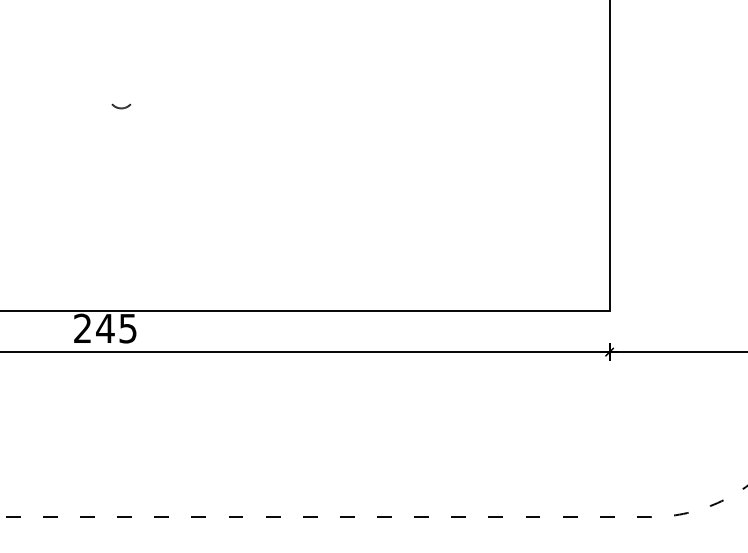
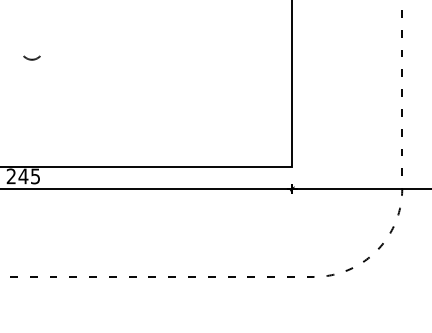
part: (120, 105) -> (31, 57), size x1.67

